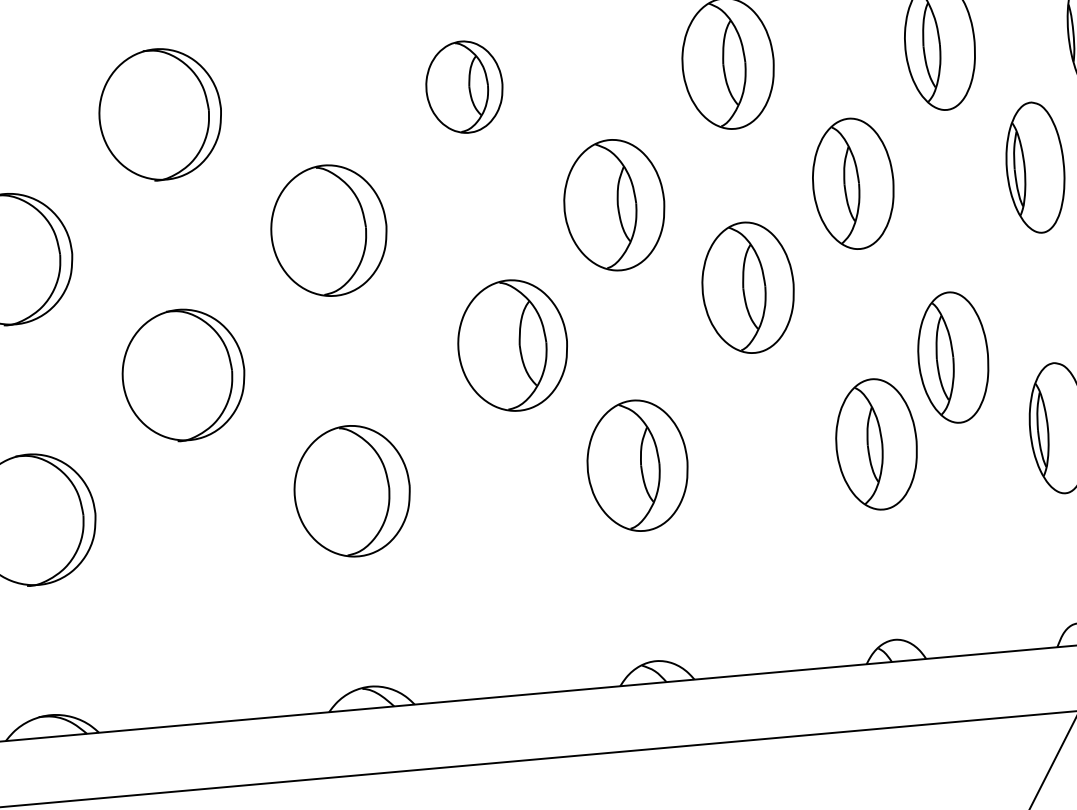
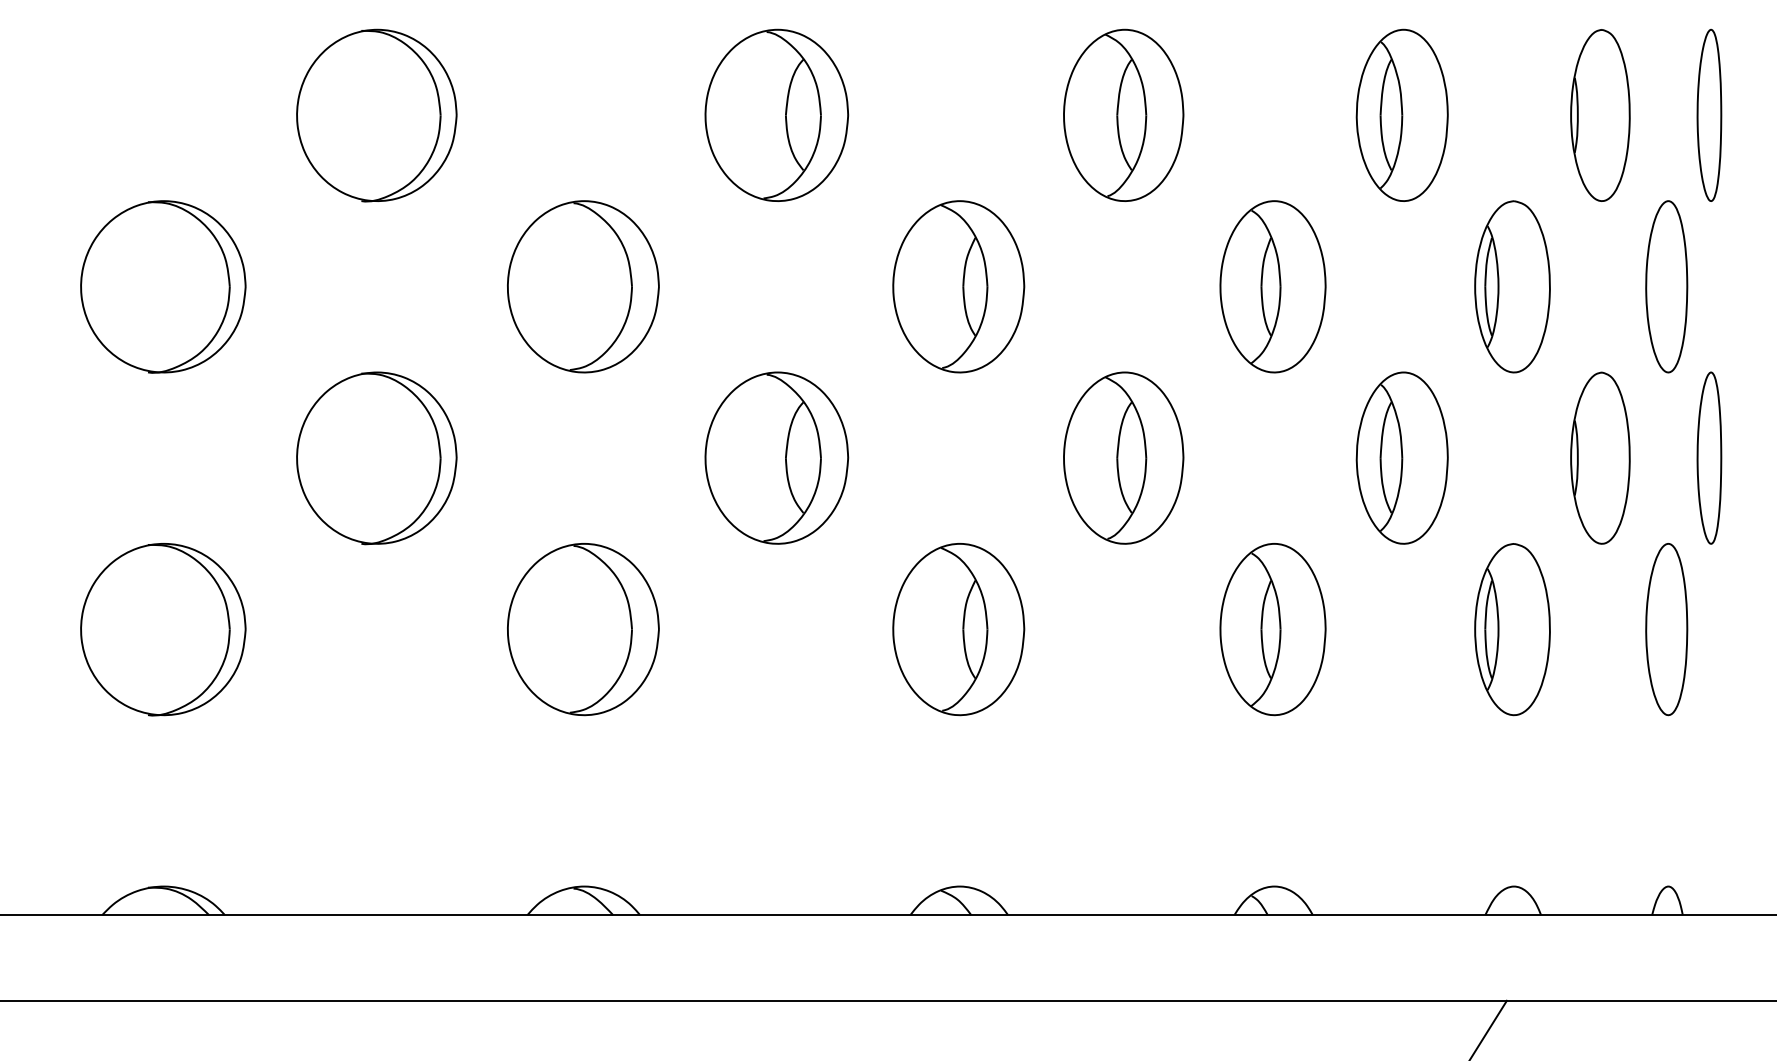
part: (464, 86) -> (776, 114), size x1.43
part: (747, 287) -> (1123, 457), moved
part: (512, 345) -> (776, 457), moved
part: (952, 357) -> (1401, 457), moved

